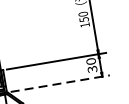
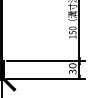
line: (60, 83) -> (46, 78), dashed -> solid

